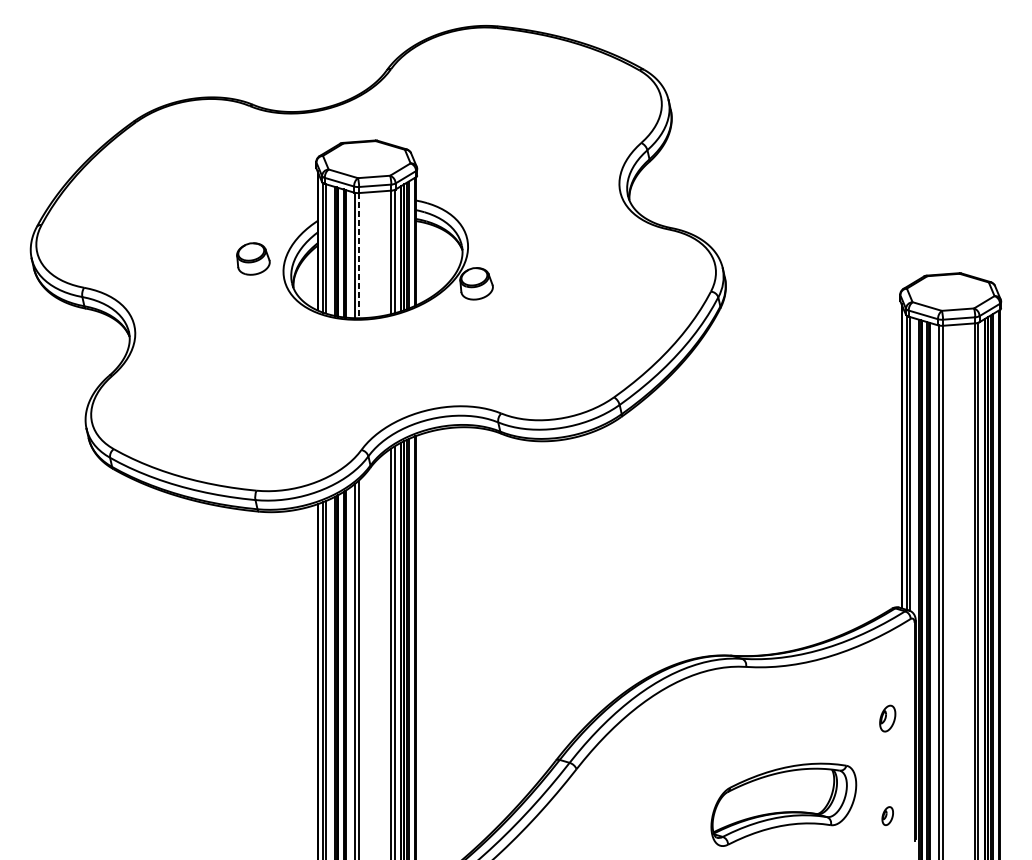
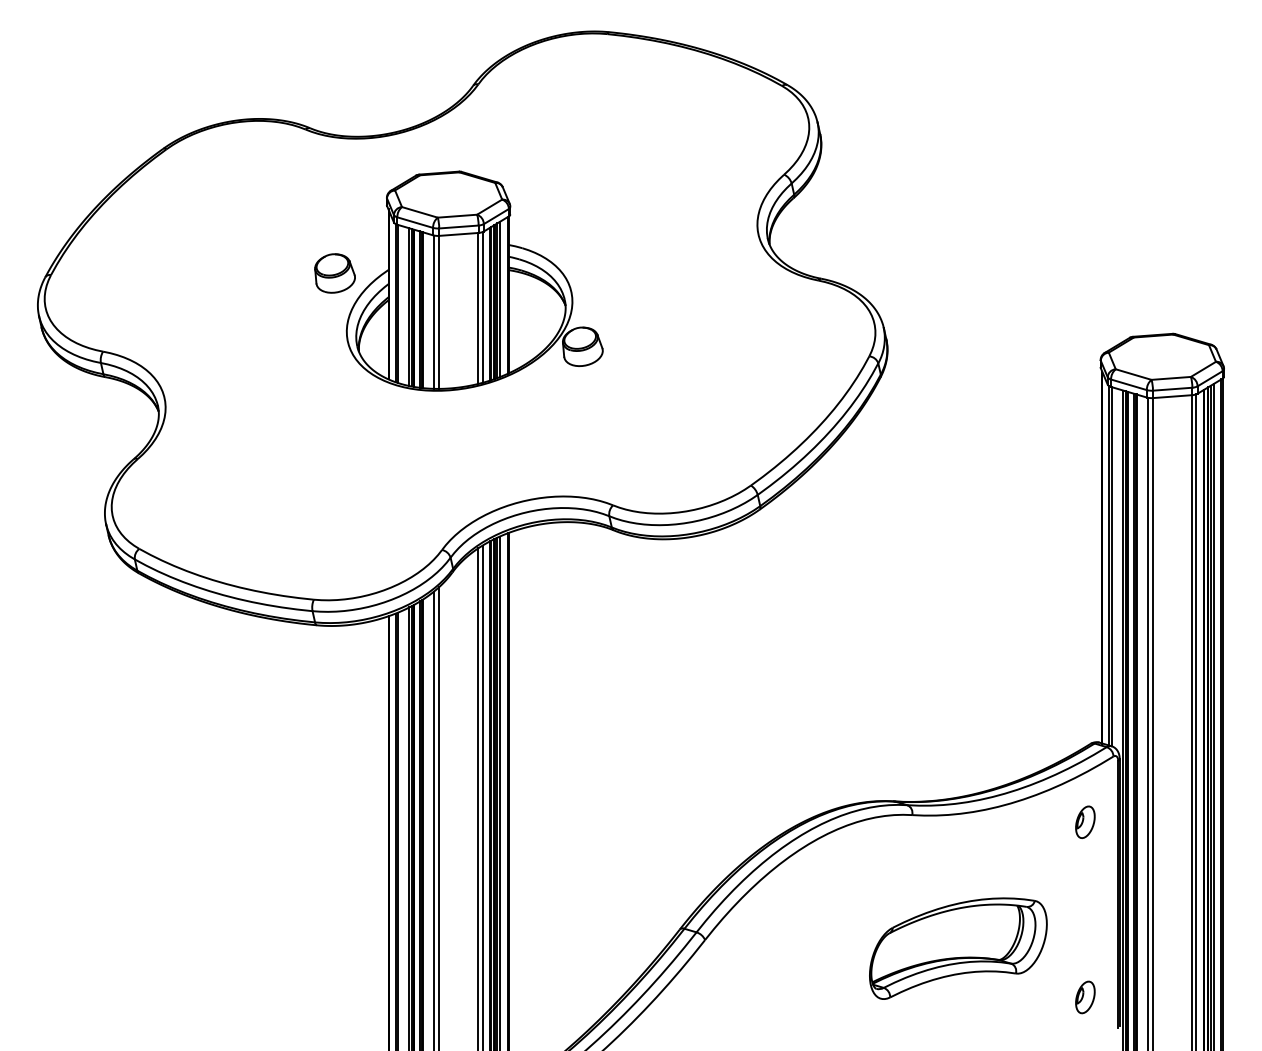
line: (358, 255) -> (438, 312), dashed -> solid
part: (252, 259) -> (334, 273), moved
part: (887, 717) -> (1085, 821), moved
part: (783, 804) -> (958, 948), moved
part: (887, 816) -> (1085, 997), size x1.43

